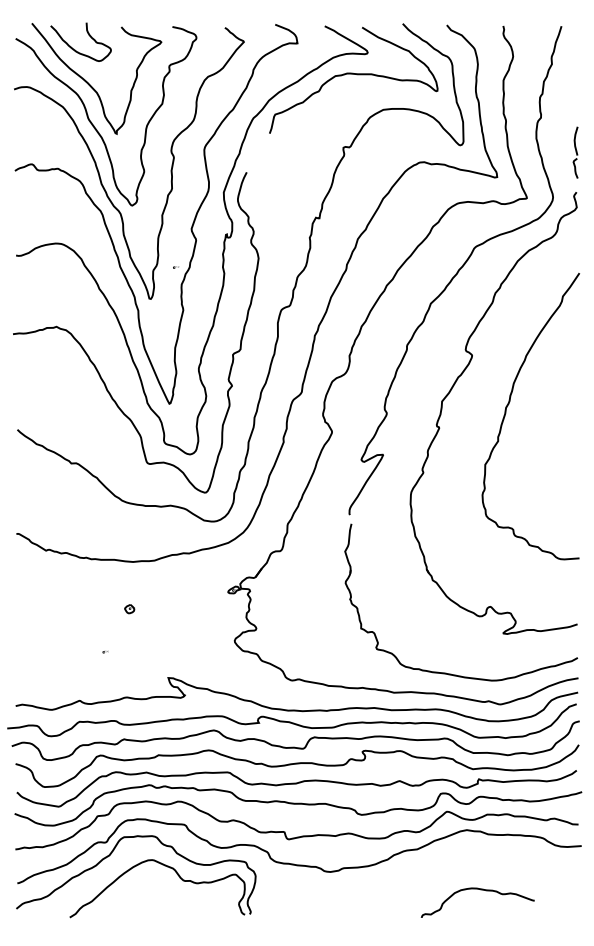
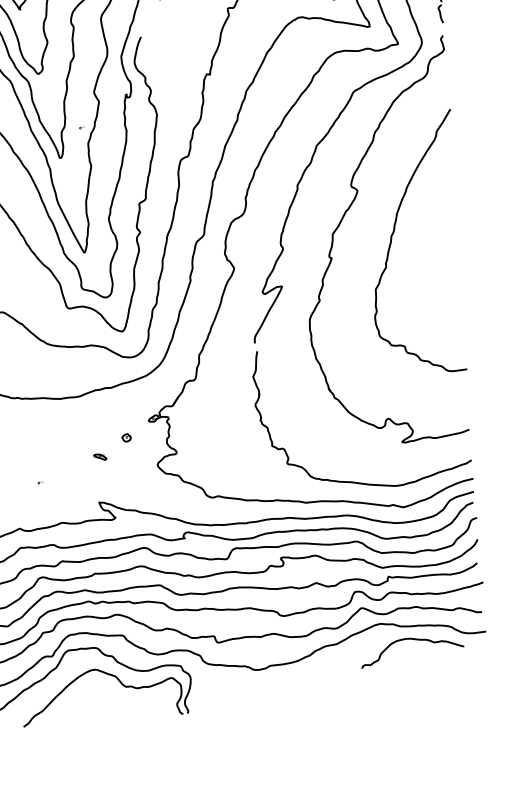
part: (129, 609) -> (126, 438), moved
part: (172, 628) -> (100, 457), added
curve: (480, 890) -> (414, 640), moved

